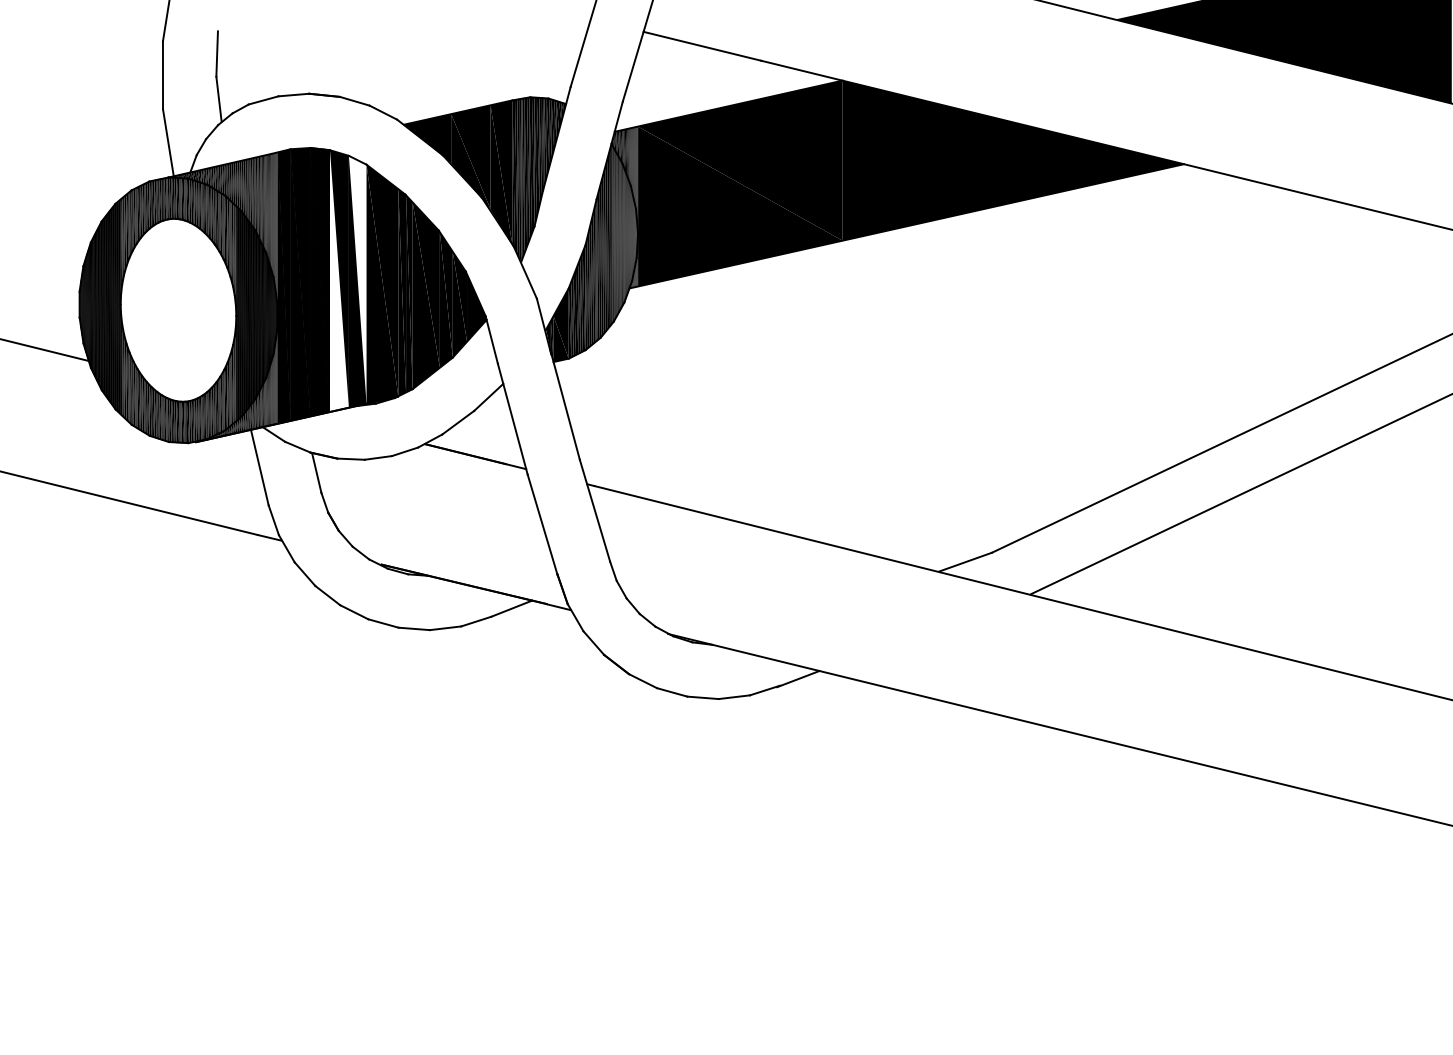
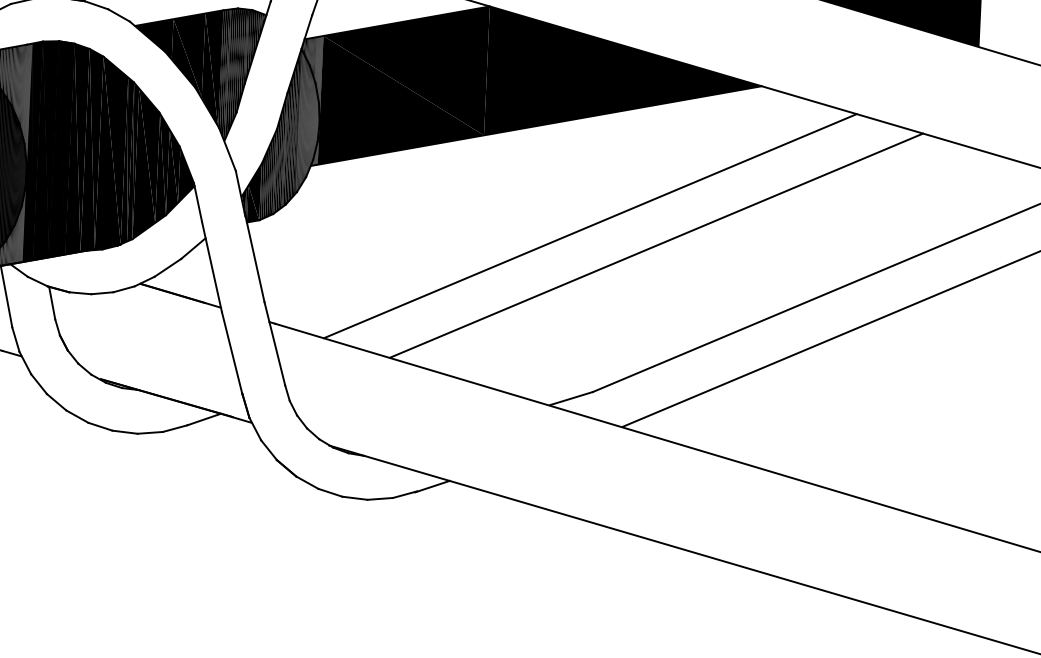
fill: (357, 279) -> (92, 148), added
fill: (338, 281) -> (76, 149), added
line: (979, 347) -> (590, 226), added
line: (1062, 367) -> (656, 245), added

